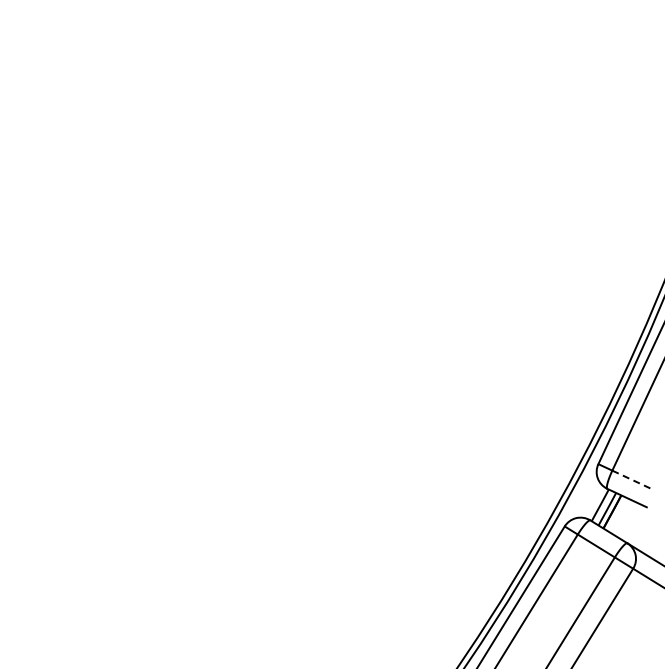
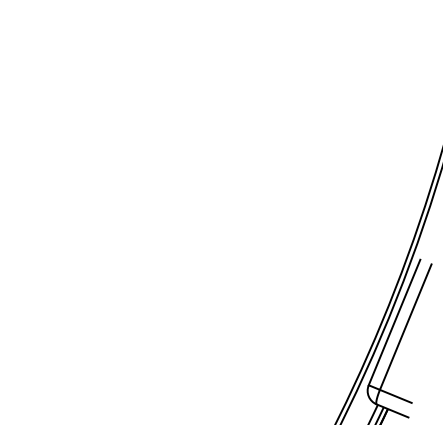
line: (632, 479) -> (396, 396), dashed -> solid

